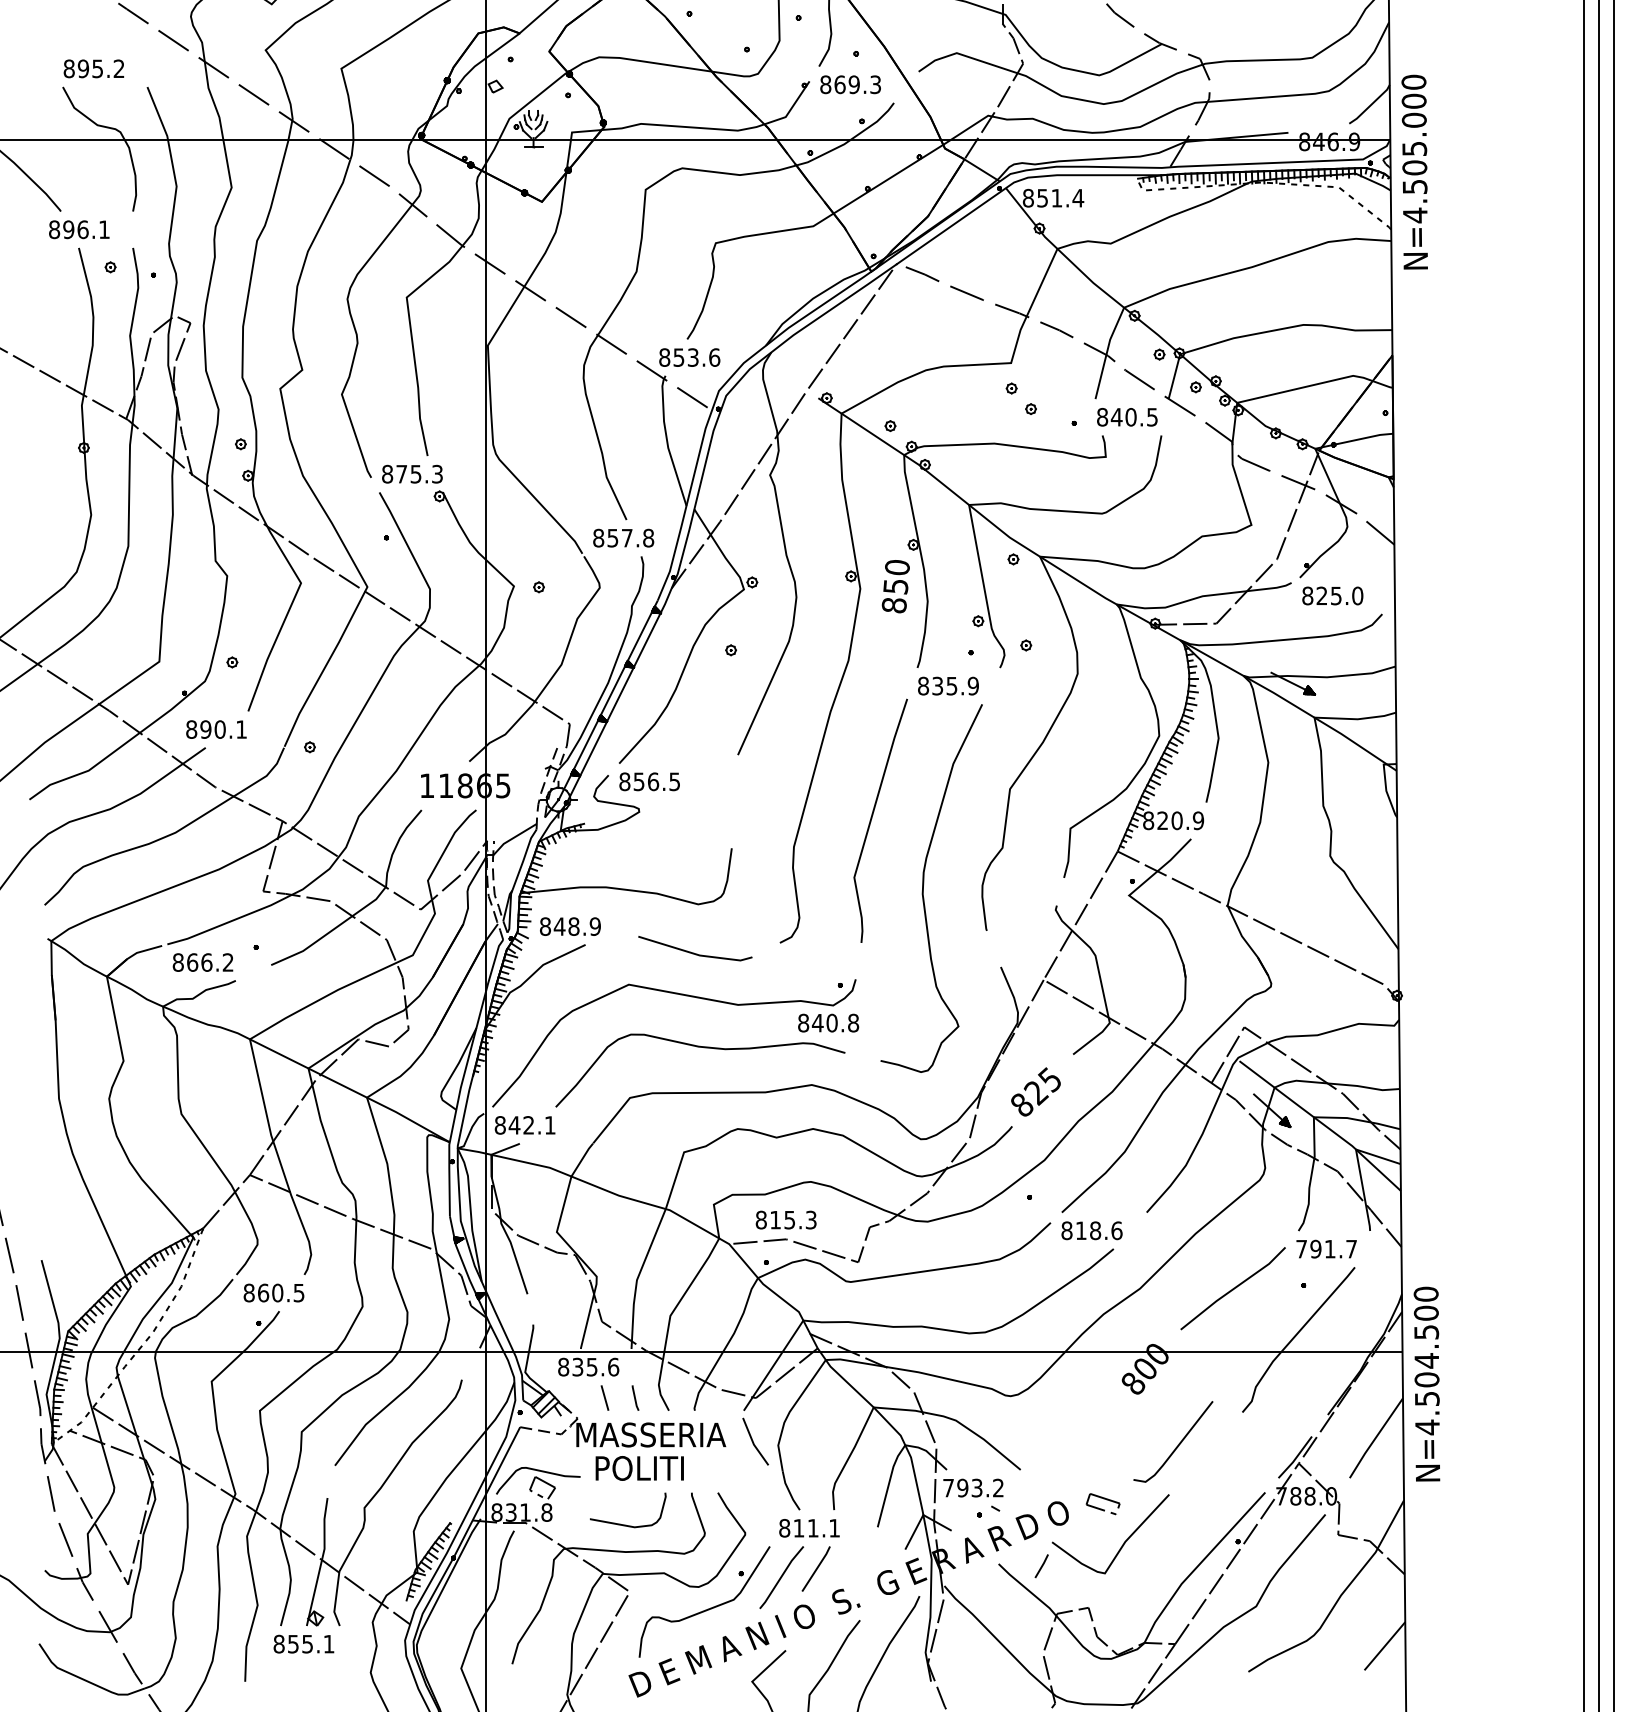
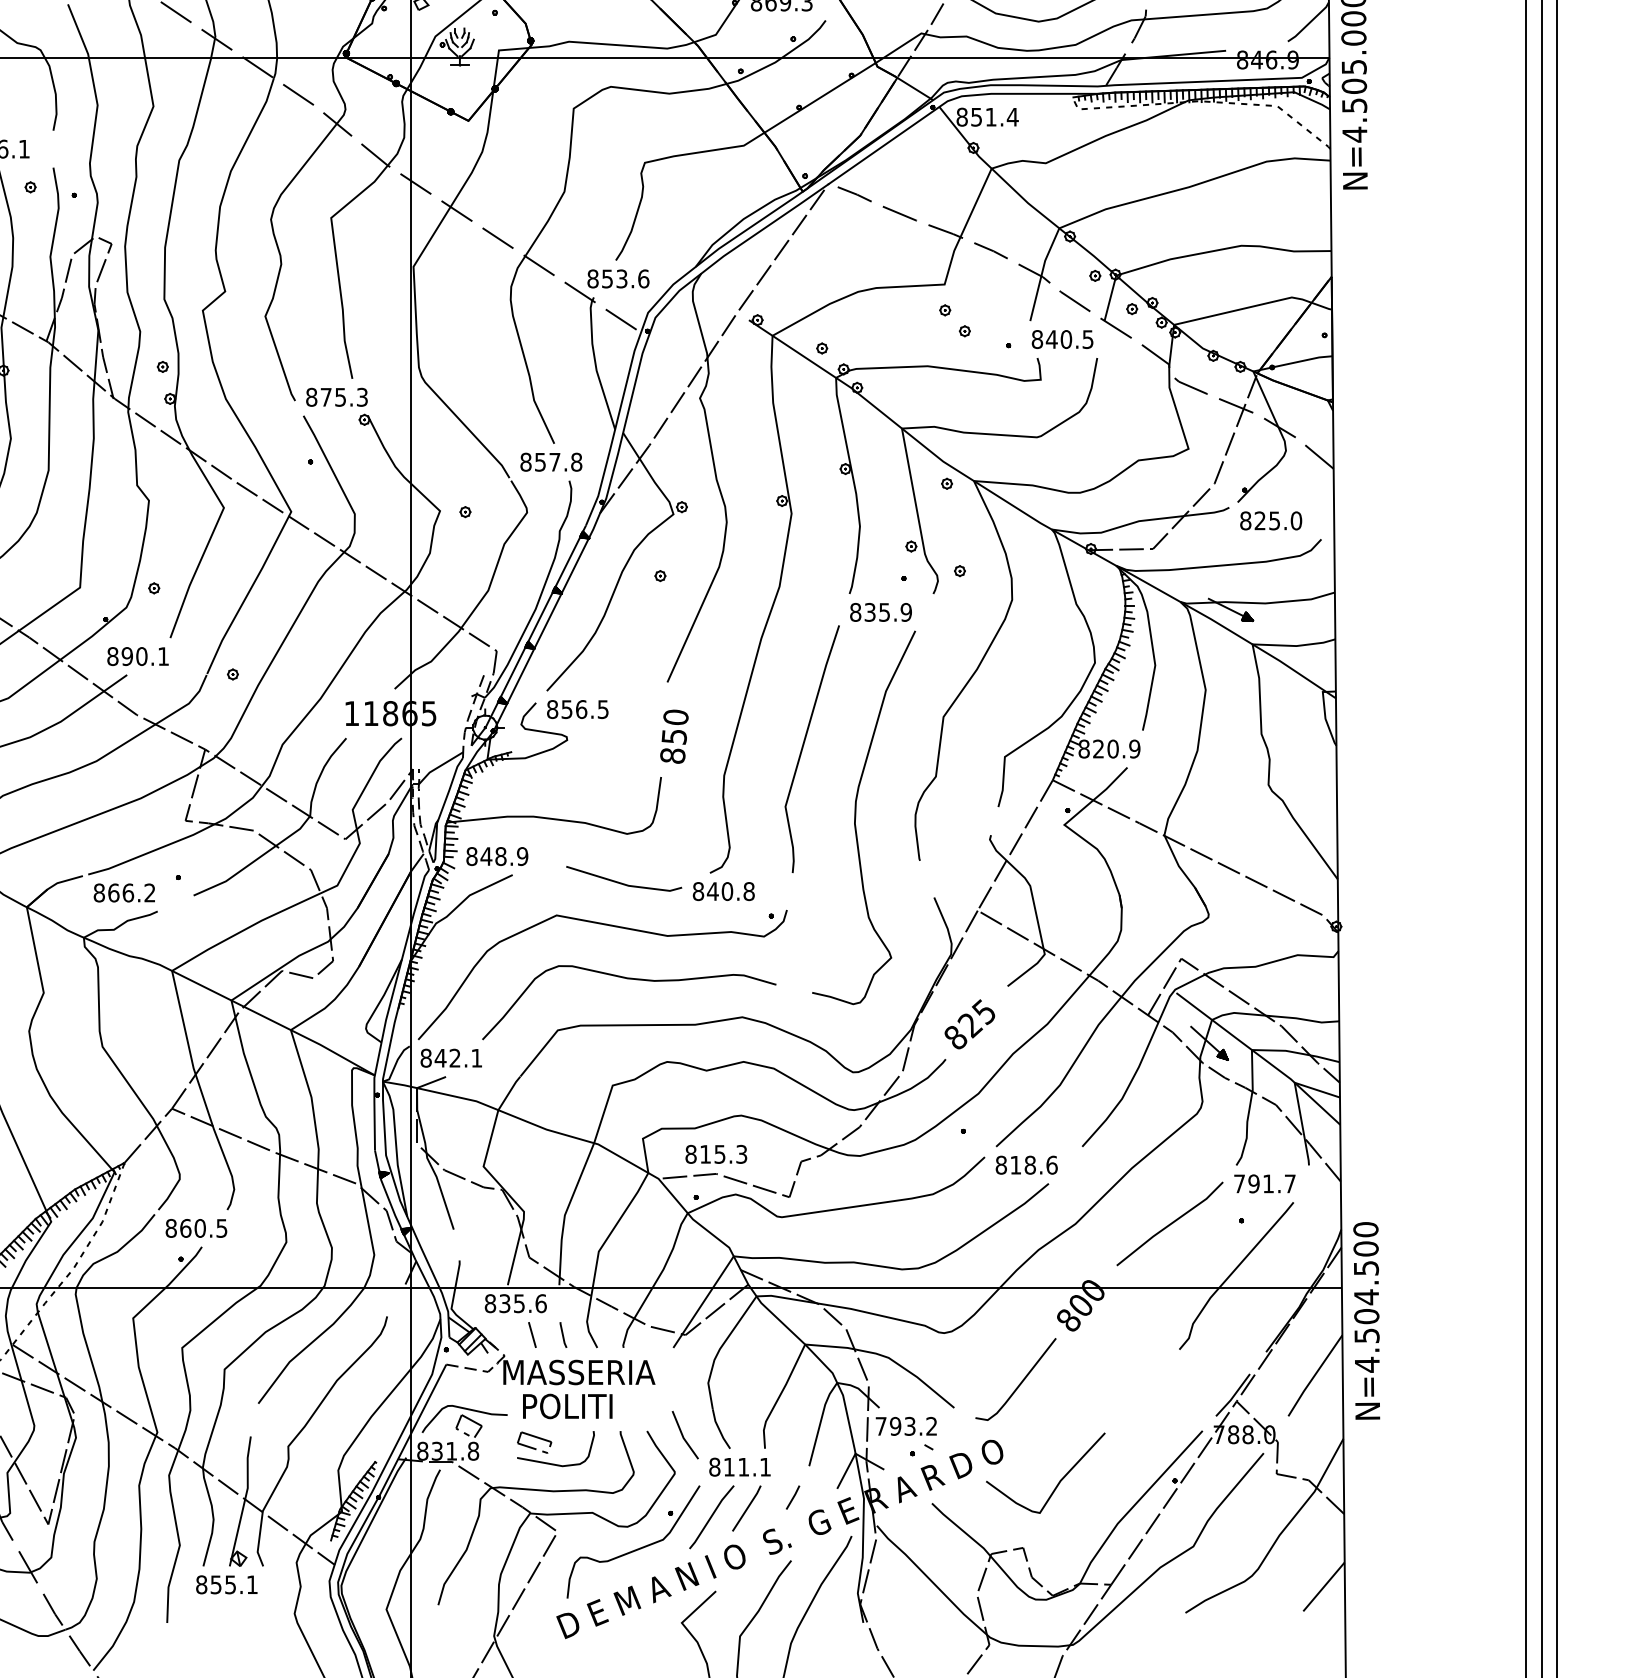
text: (895, 586) -> (674, 736), moved
text: (828, 1022) -> (723, 890), moved
line: (753, 1441) -> (683, 1434), moved
curve: (1178, 1443) -> (1021, 1381), moved
part: (1102, 1504) -> (533, 1443), moved
line: (1041, 1566) -> (792, 1497), moved

